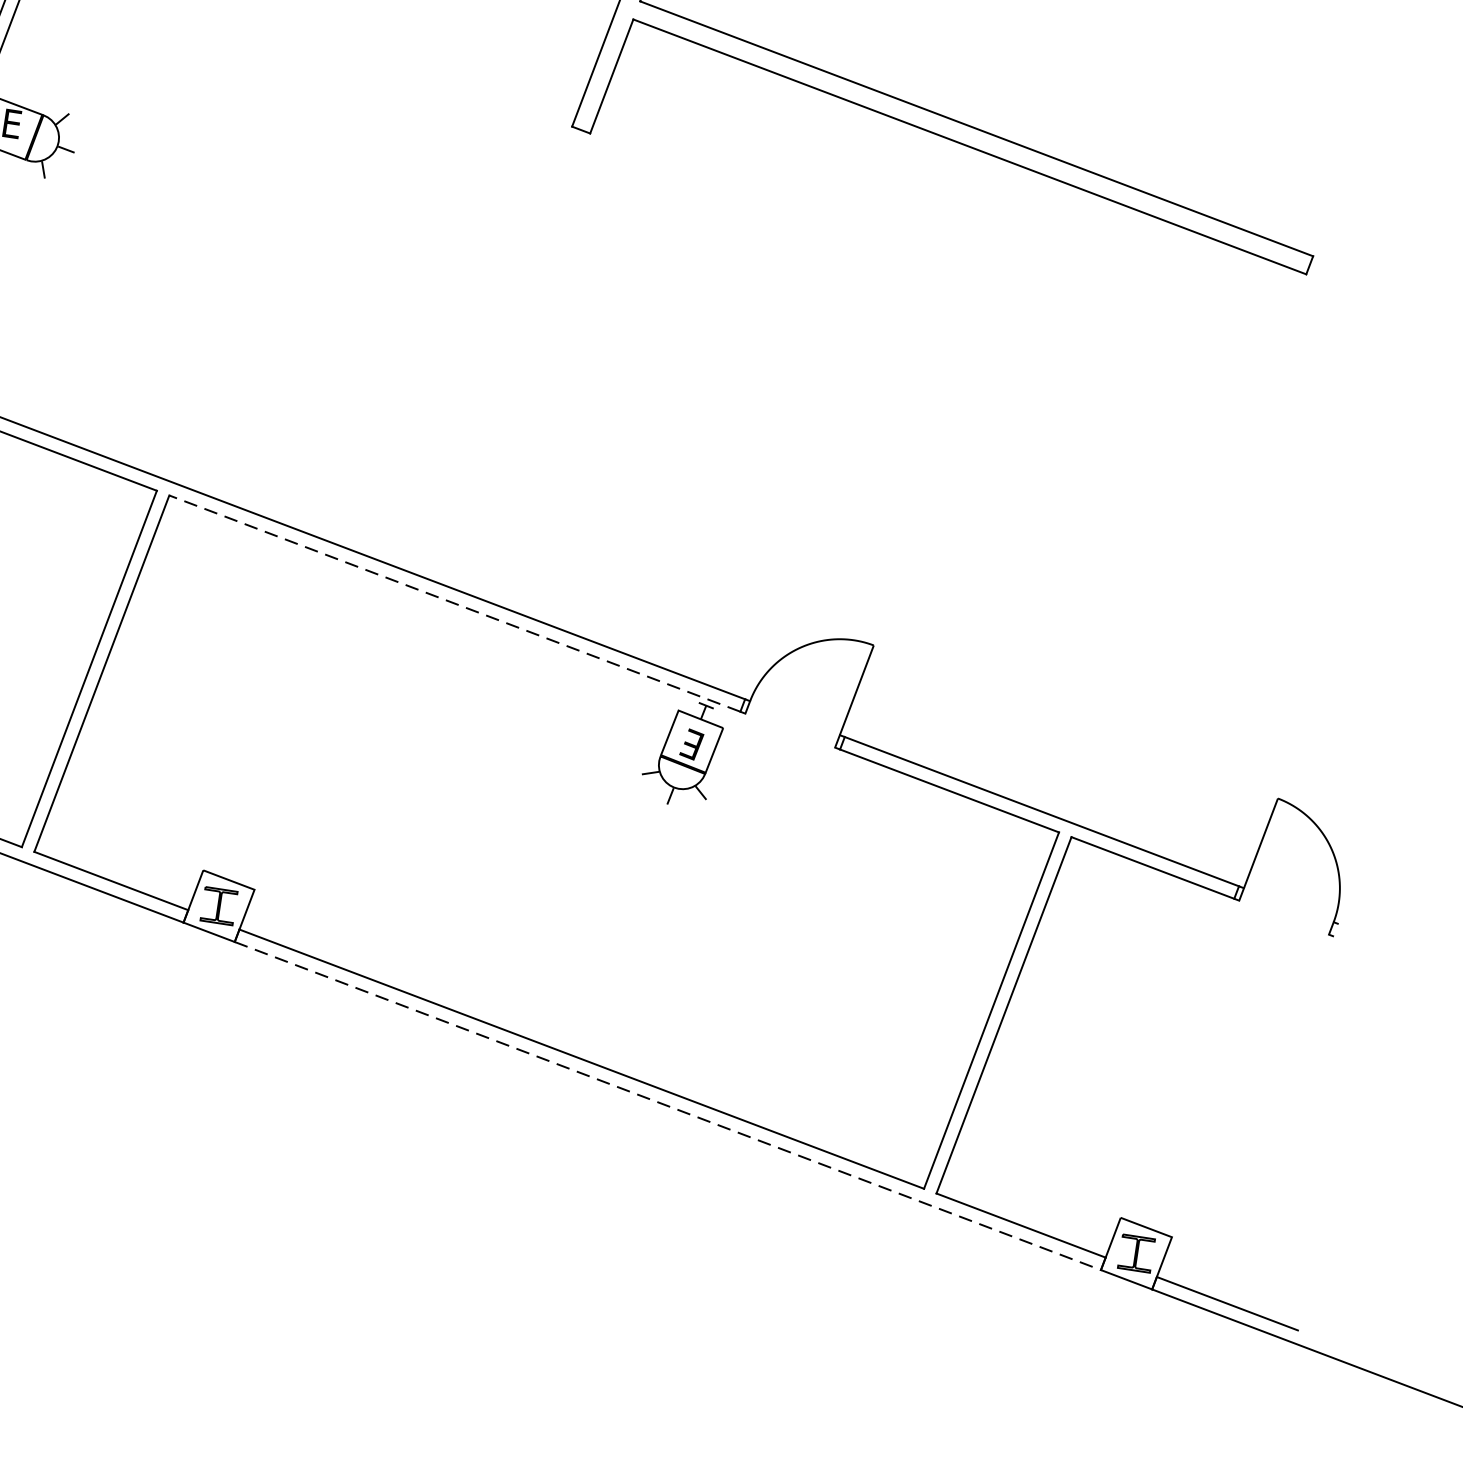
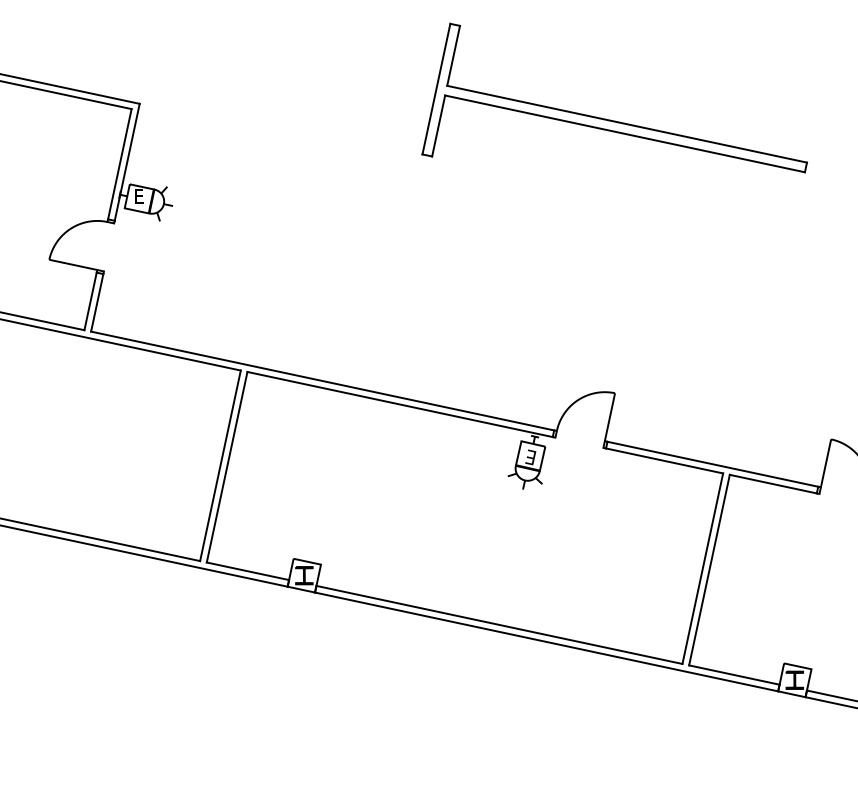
line: (453, 603) -> (399, 404), dashed -> solid
line: (667, 1105) -> (546, 641), dashed -> solid

